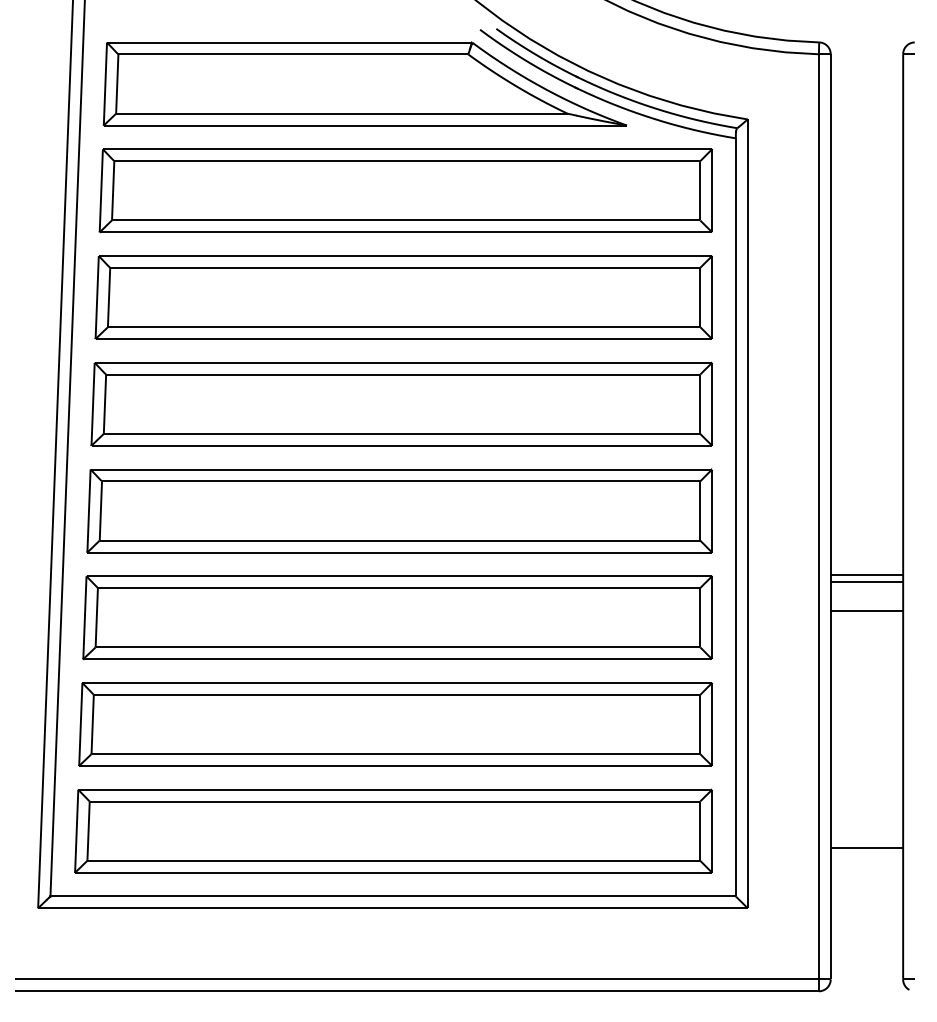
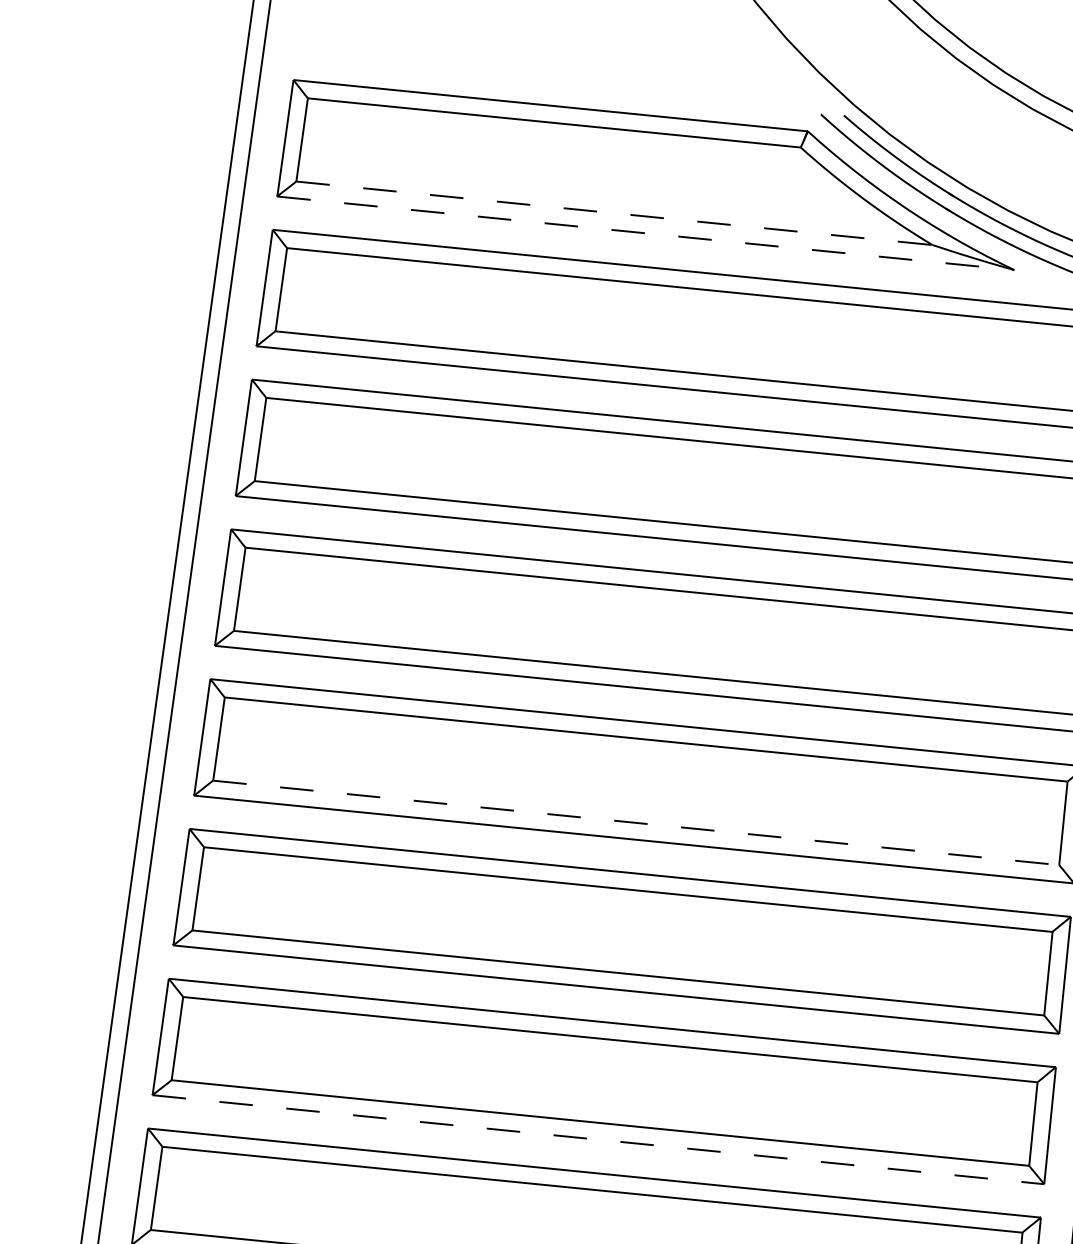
line: (341, 113) -> (613, 212), solid -> dashed
line: (365, 125) -> (645, 233), solid -> dashed
line: (400, 540) -> (636, 822), solid -> dashed
line: (396, 766) -> (599, 1140), solid -> dashed

